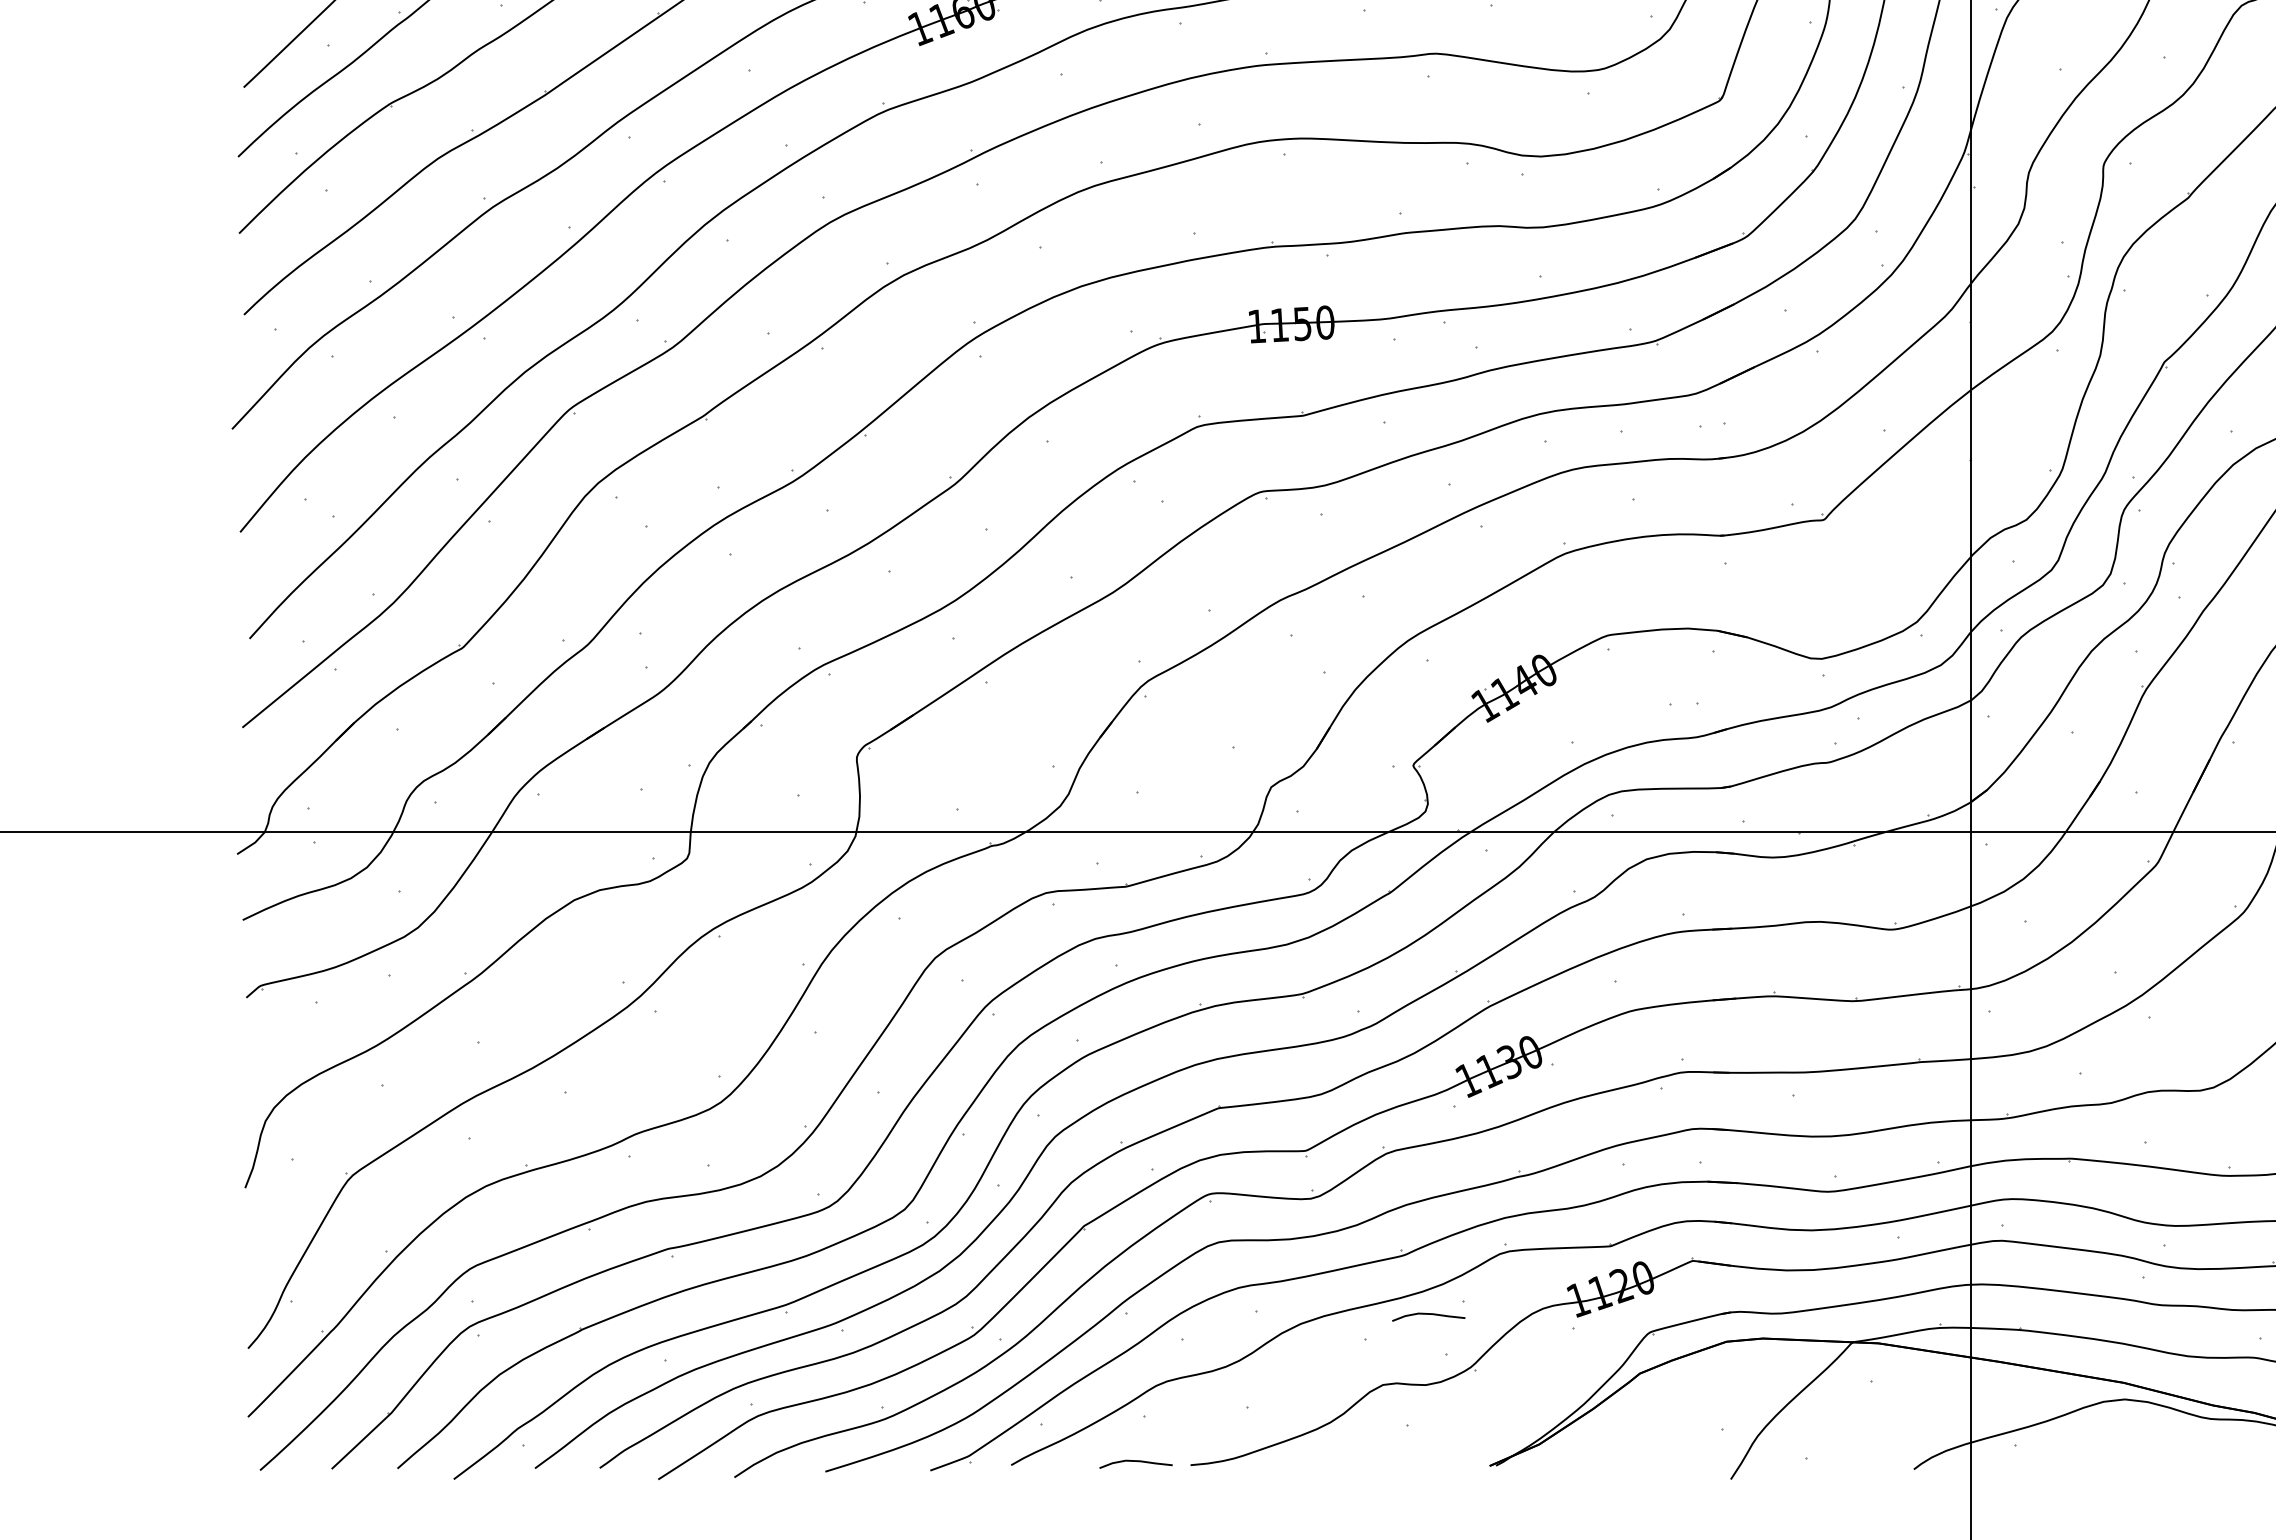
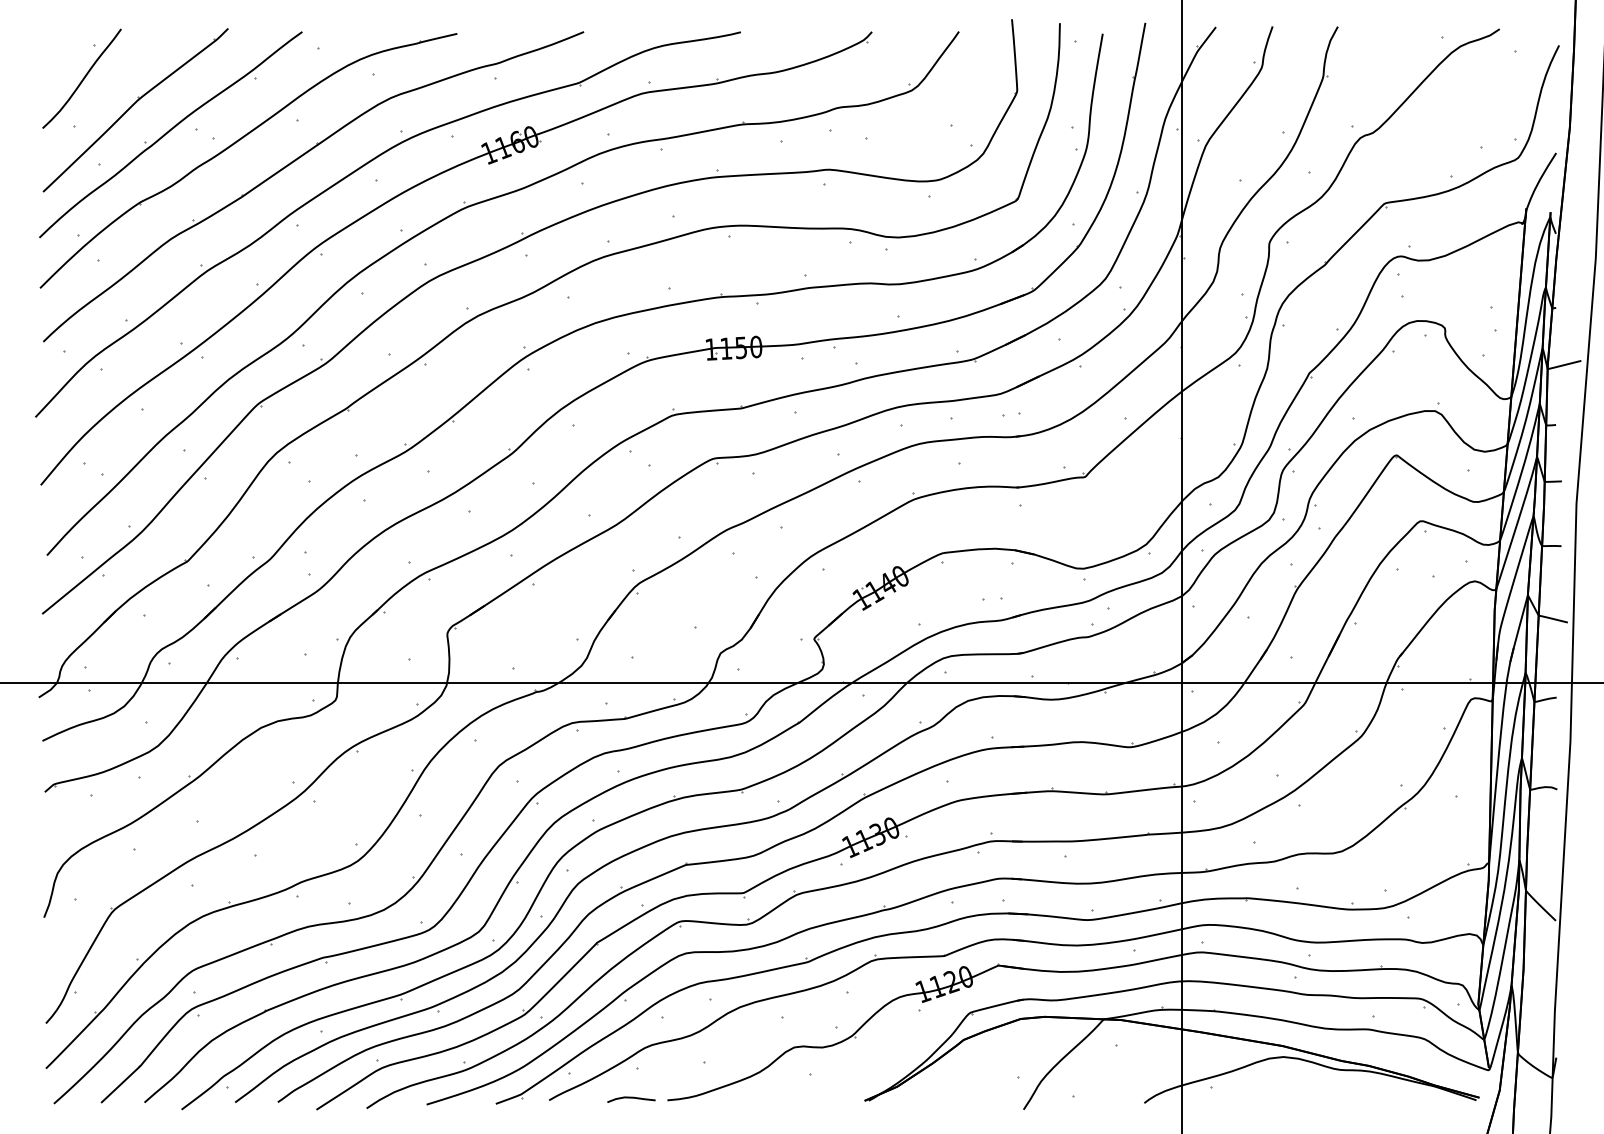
curve: (1428, 1315) -> (824, 1001), removed

